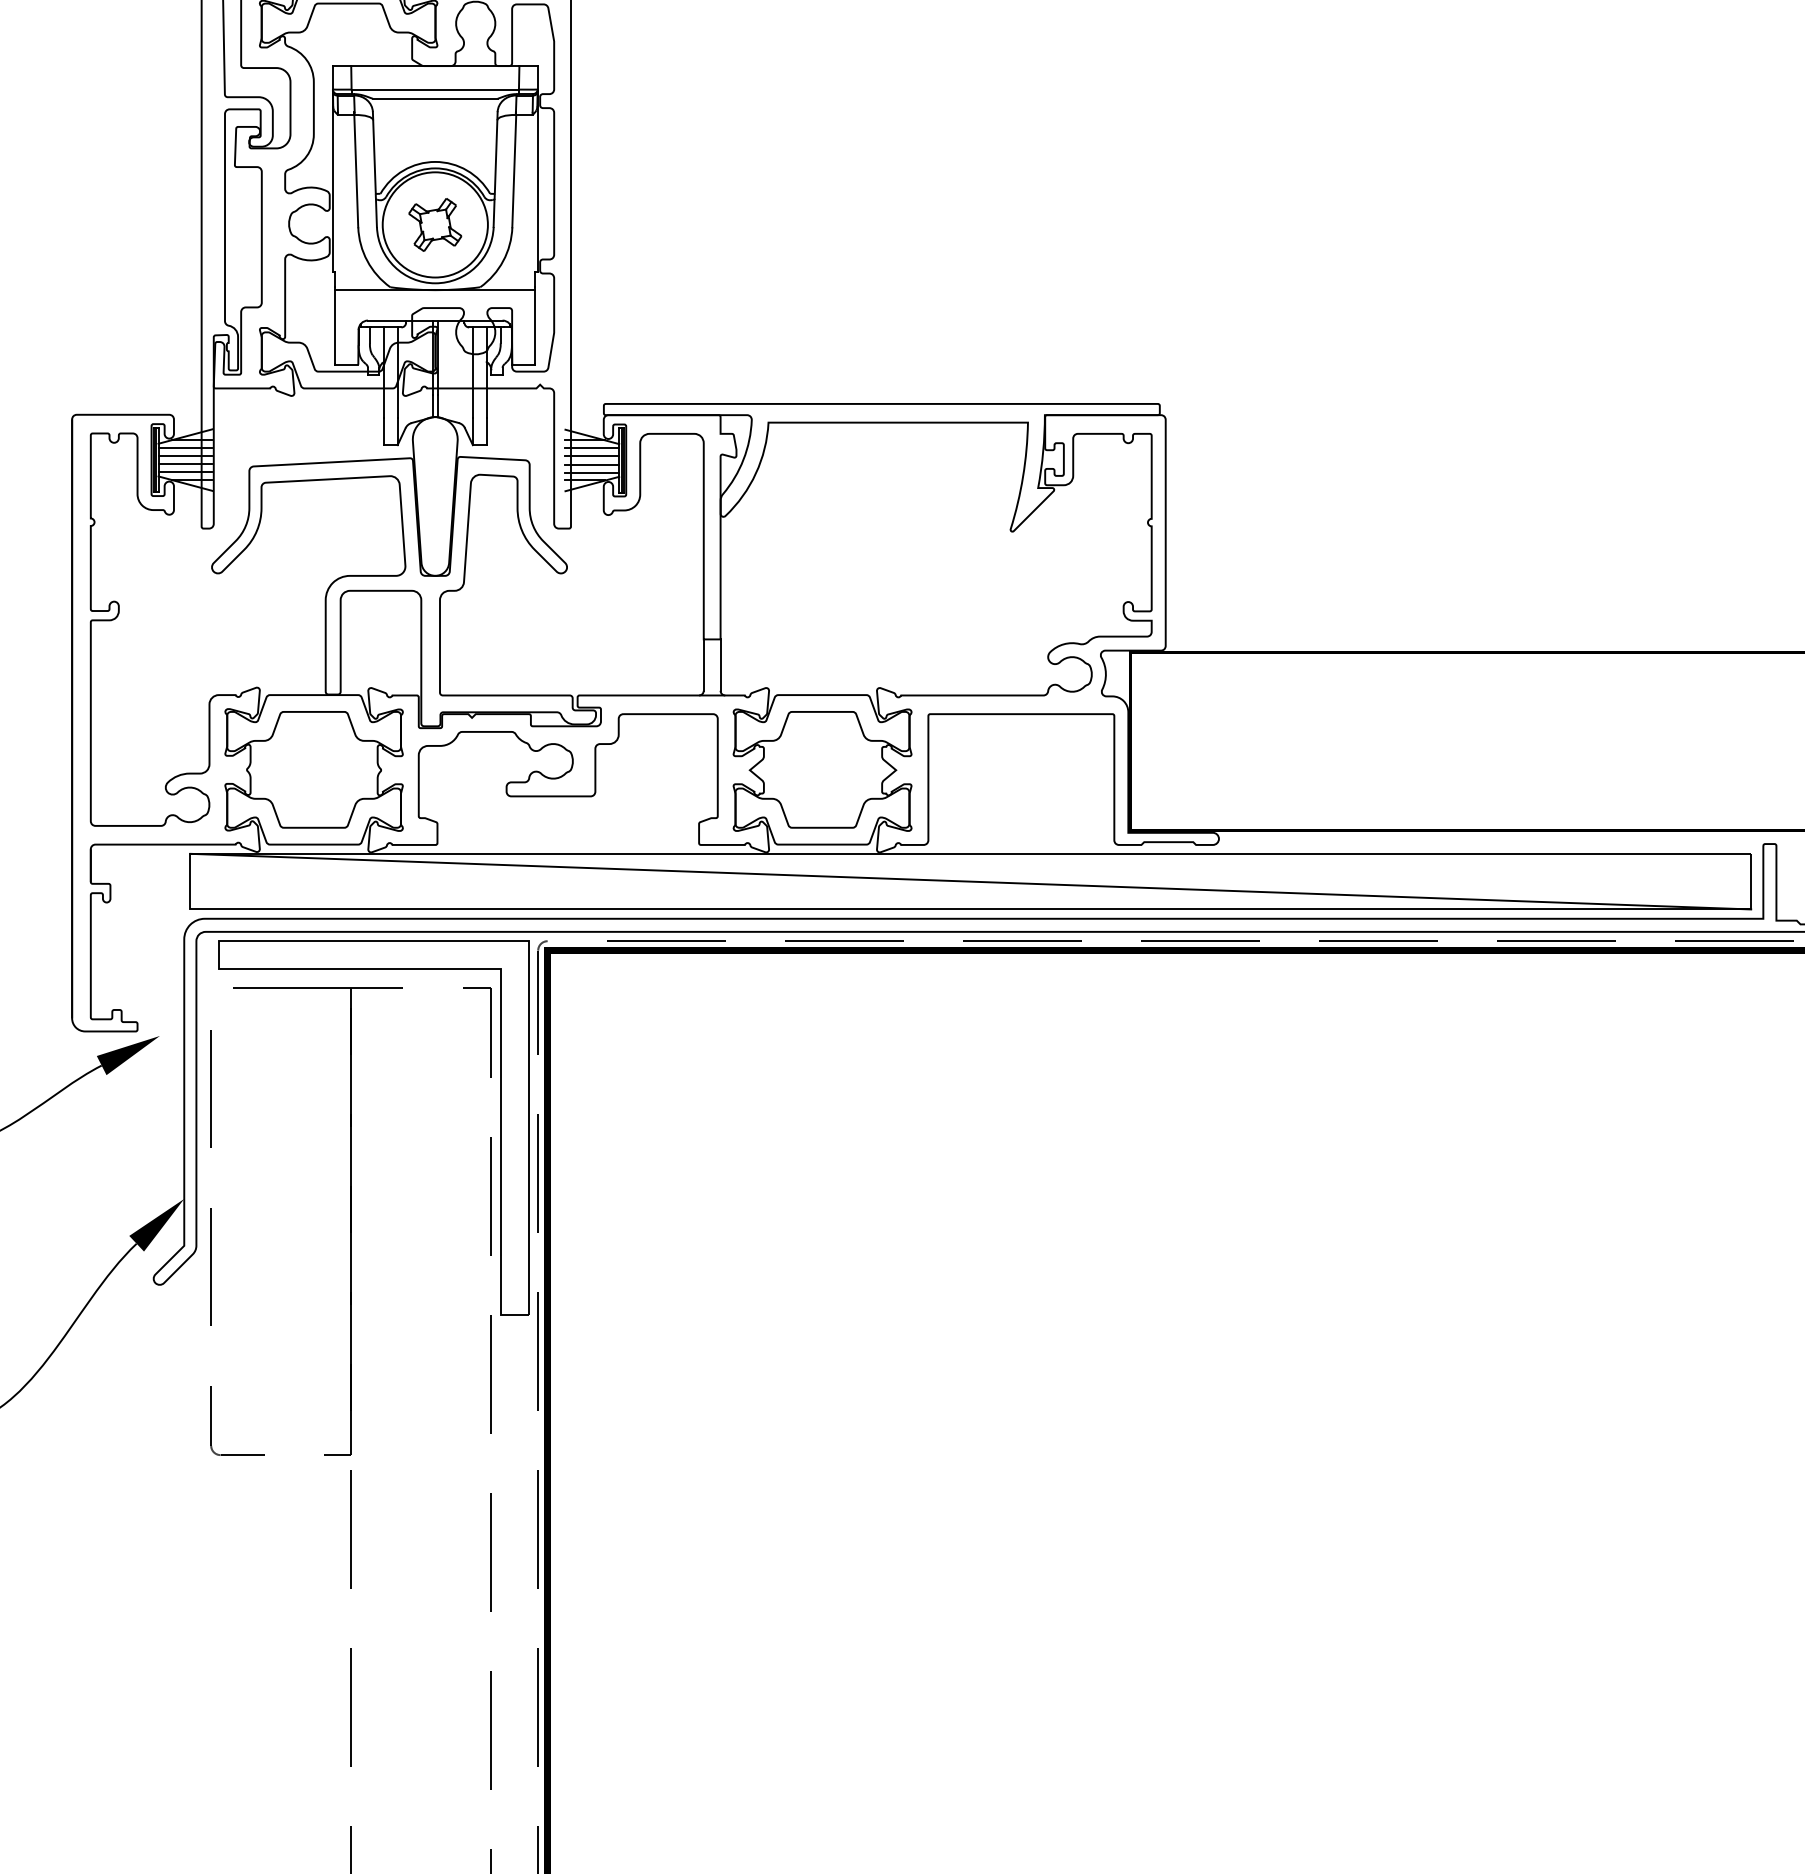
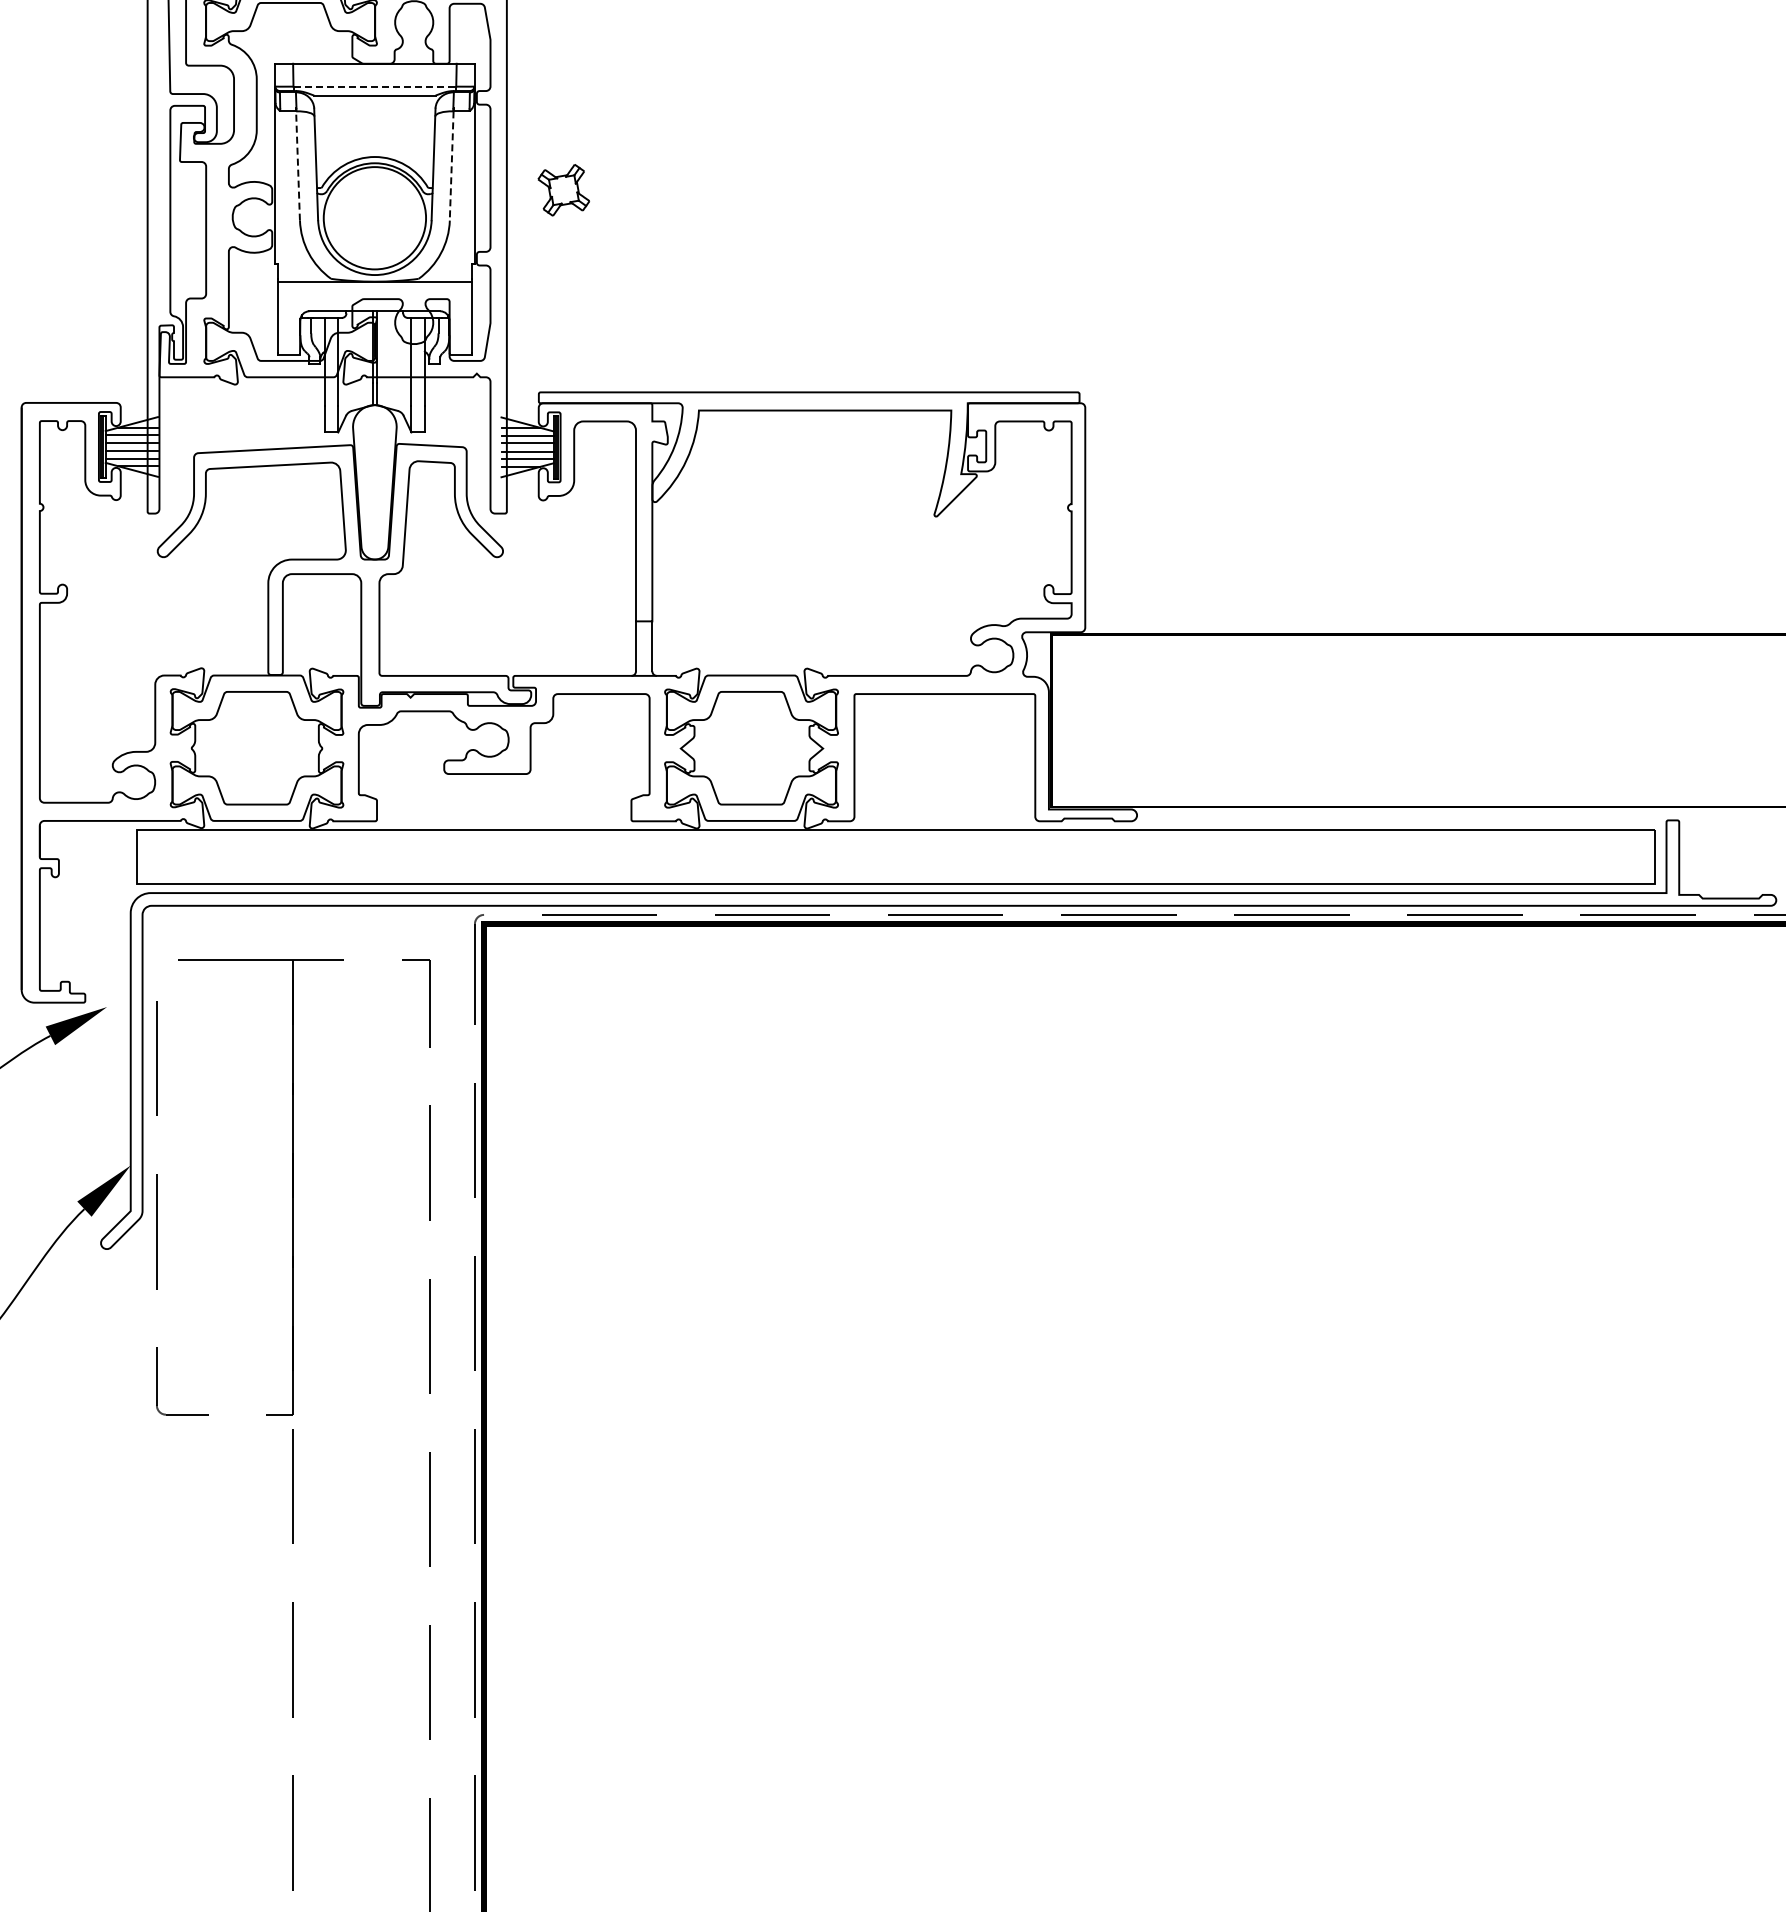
line: (435, 89) -> (375, 86), solid -> dashed
line: (356, 171) -> (298, 166), solid -> dashed
line: (514, 171) -> (451, 166), solid -> dashed
part: (434, 225) -> (563, 190), moved
line: (970, 881) -> (895, 856), removed
part: (500, 1127) -> (438, 1096), removed

